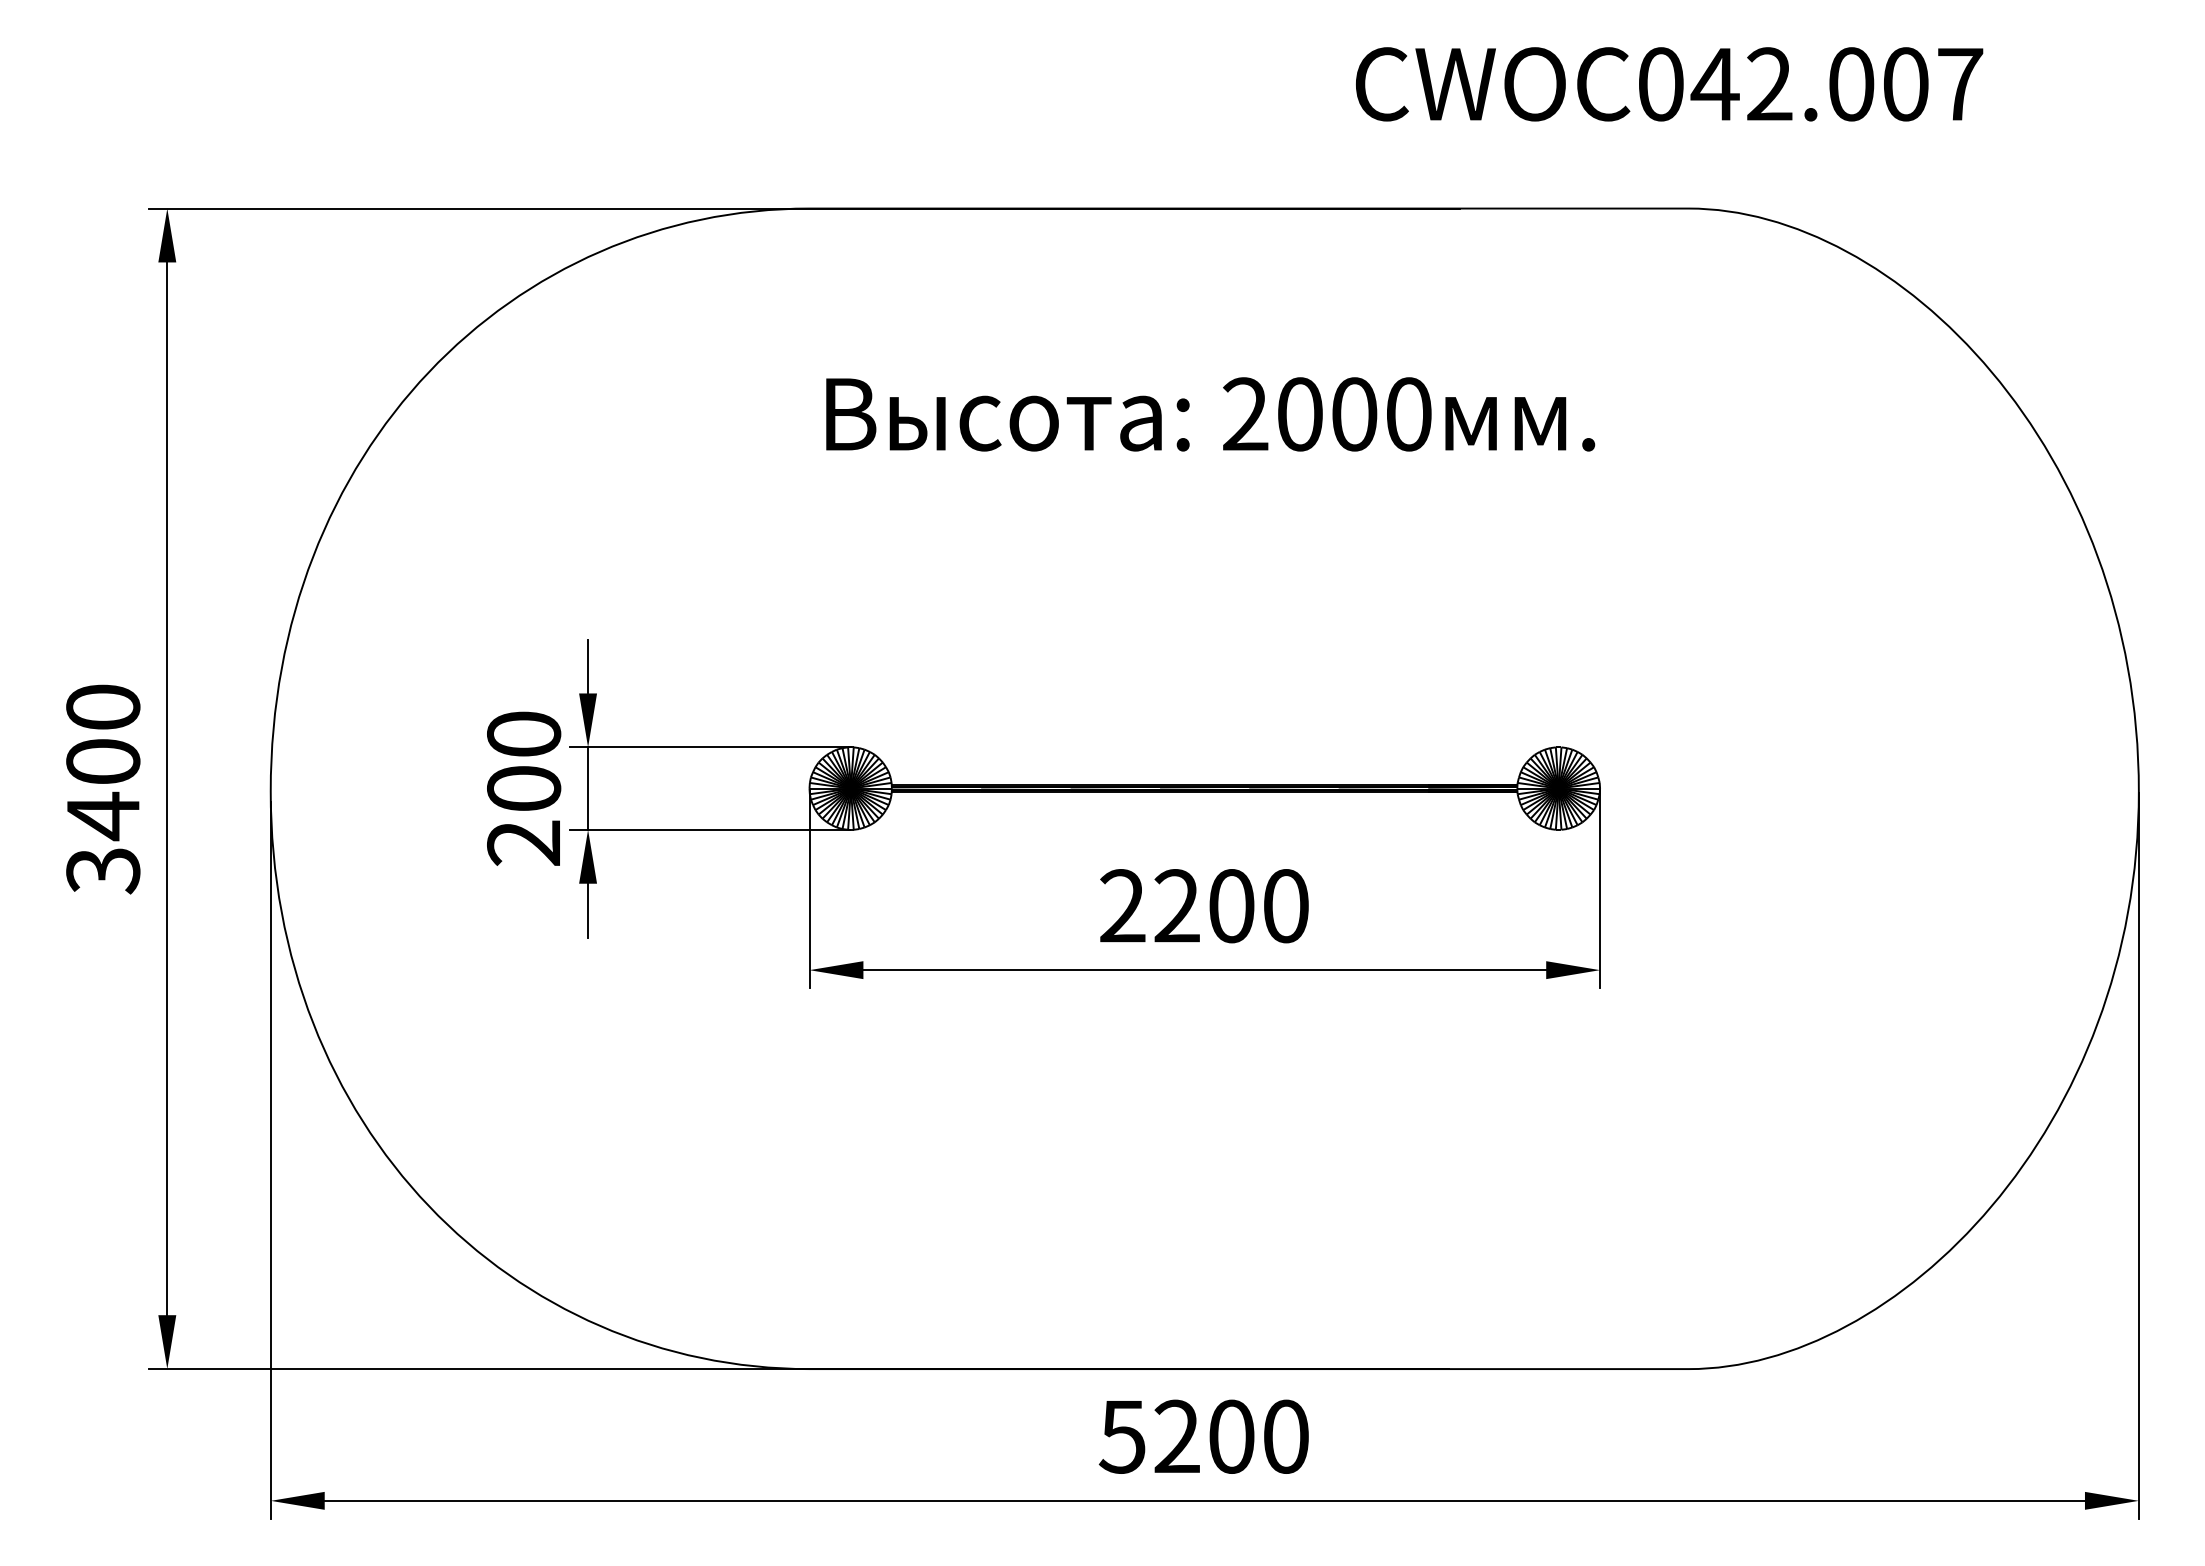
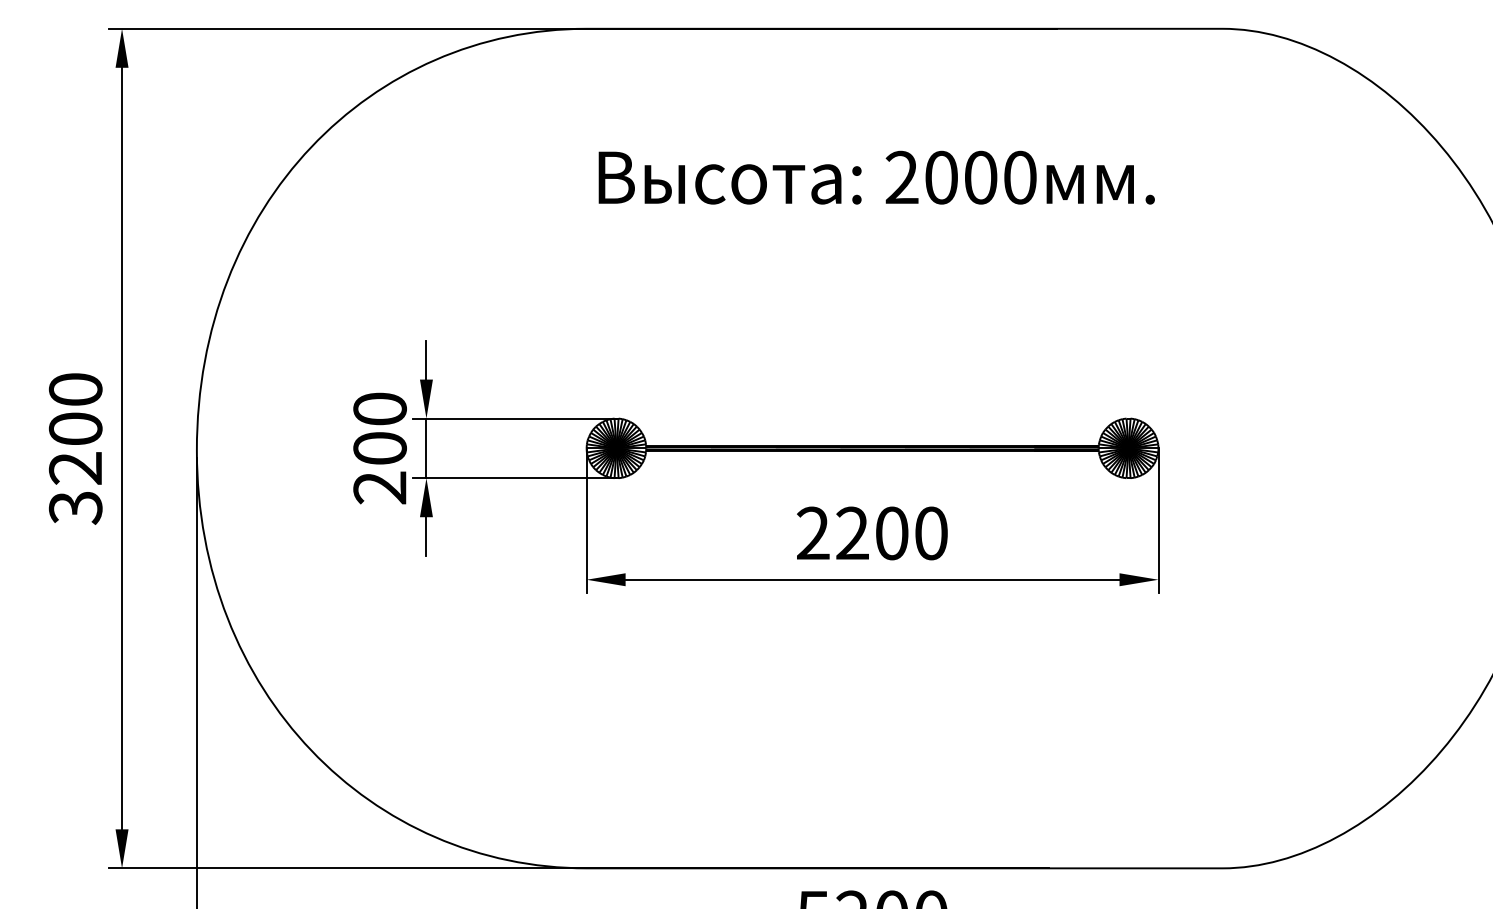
text: (102, 816) -> (75, 468), 3400 -> 3200

